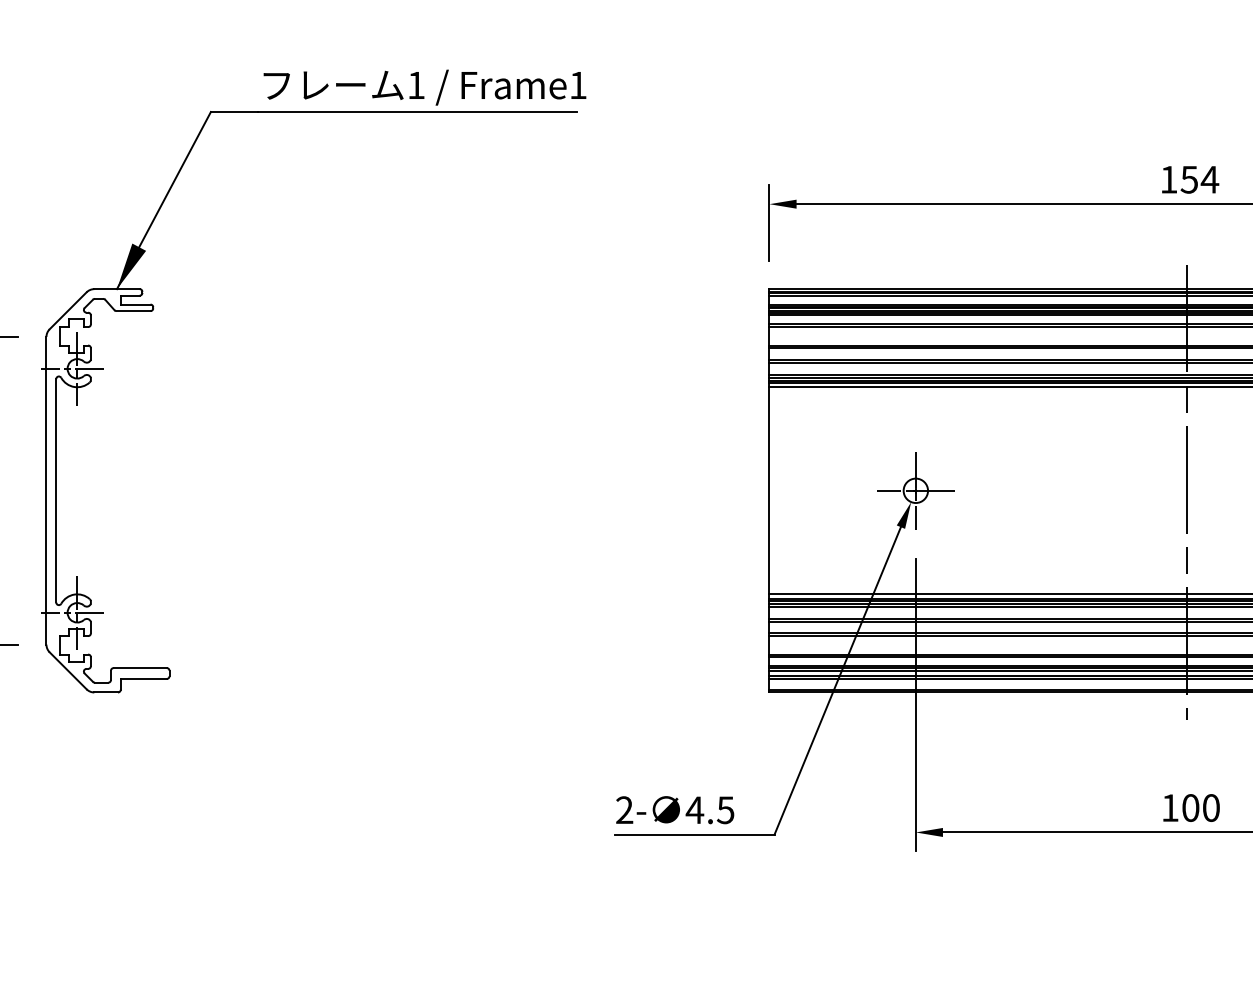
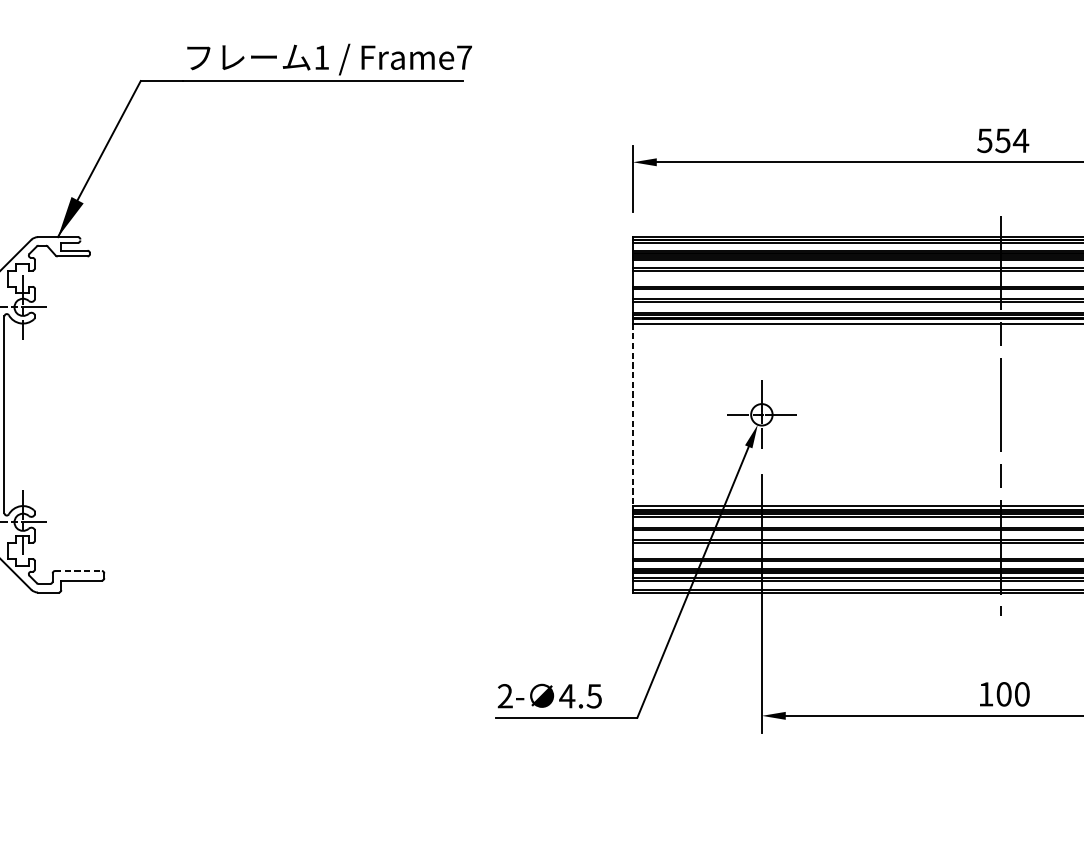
text: (578, 85) -> (464, 57), Frame1 -> Frame7
text: (1168, 179) -> (984, 140), 154 -> 554
line: (769, 490) -> (632, 414), solid -> dashed
line: (140, 668) -> (78, 571), solid -> dashed

